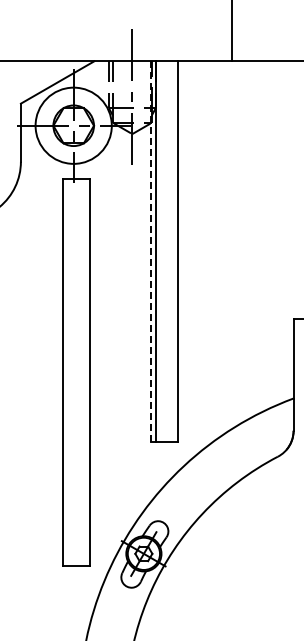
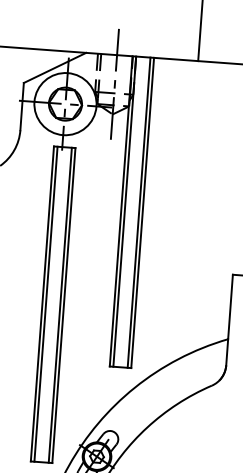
line: (151, 251) -> (121, 211), dashed -> solid
line: (173, 251) -> (139, 212), added
line: (67, 371) -> (45, 303), added
line: (85, 371) -> (60, 304), added

